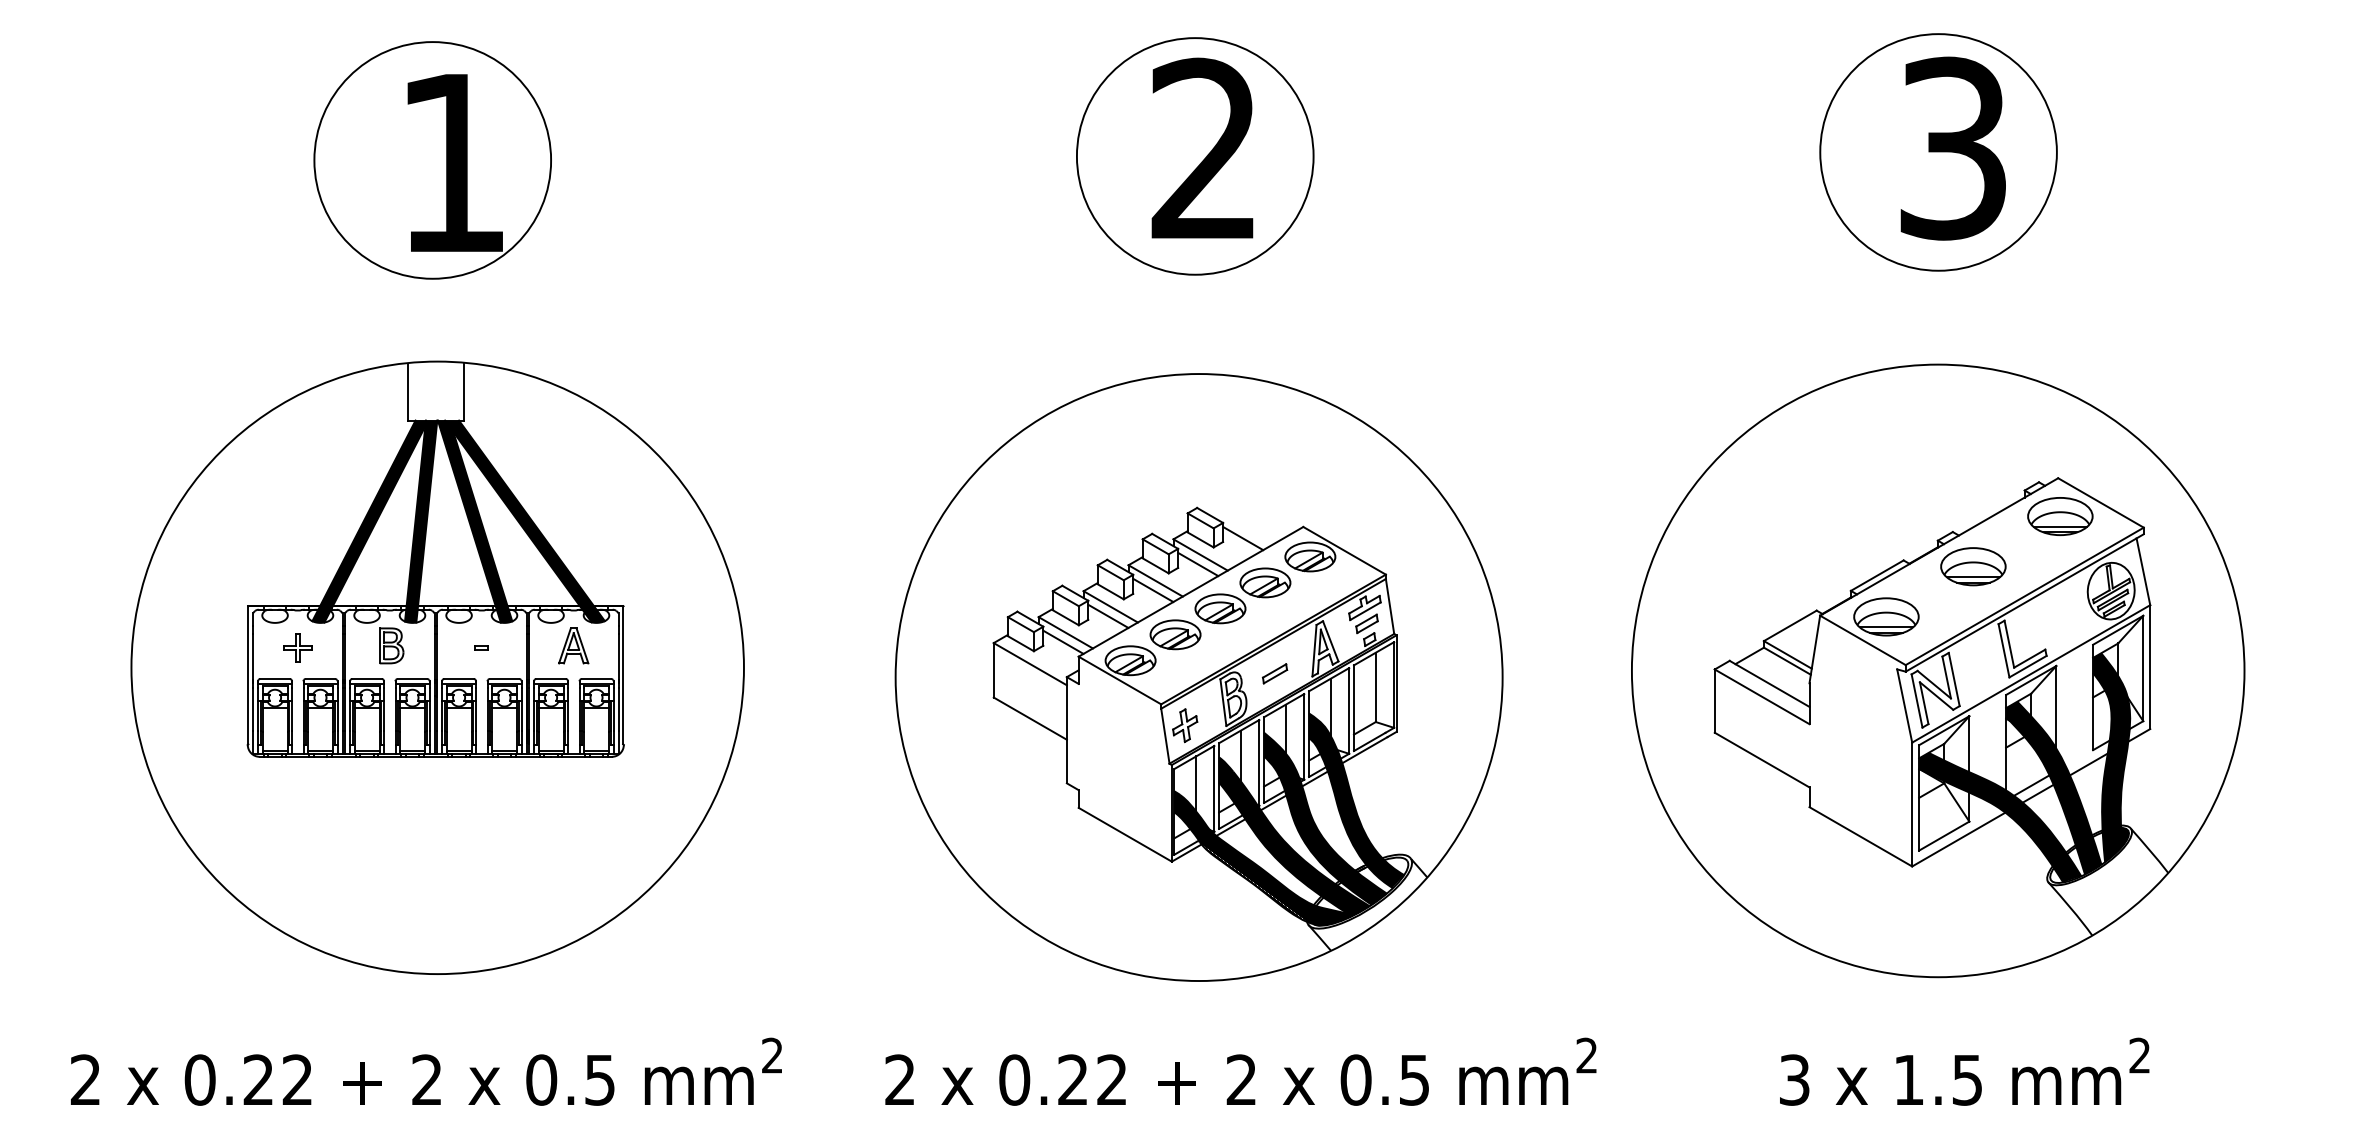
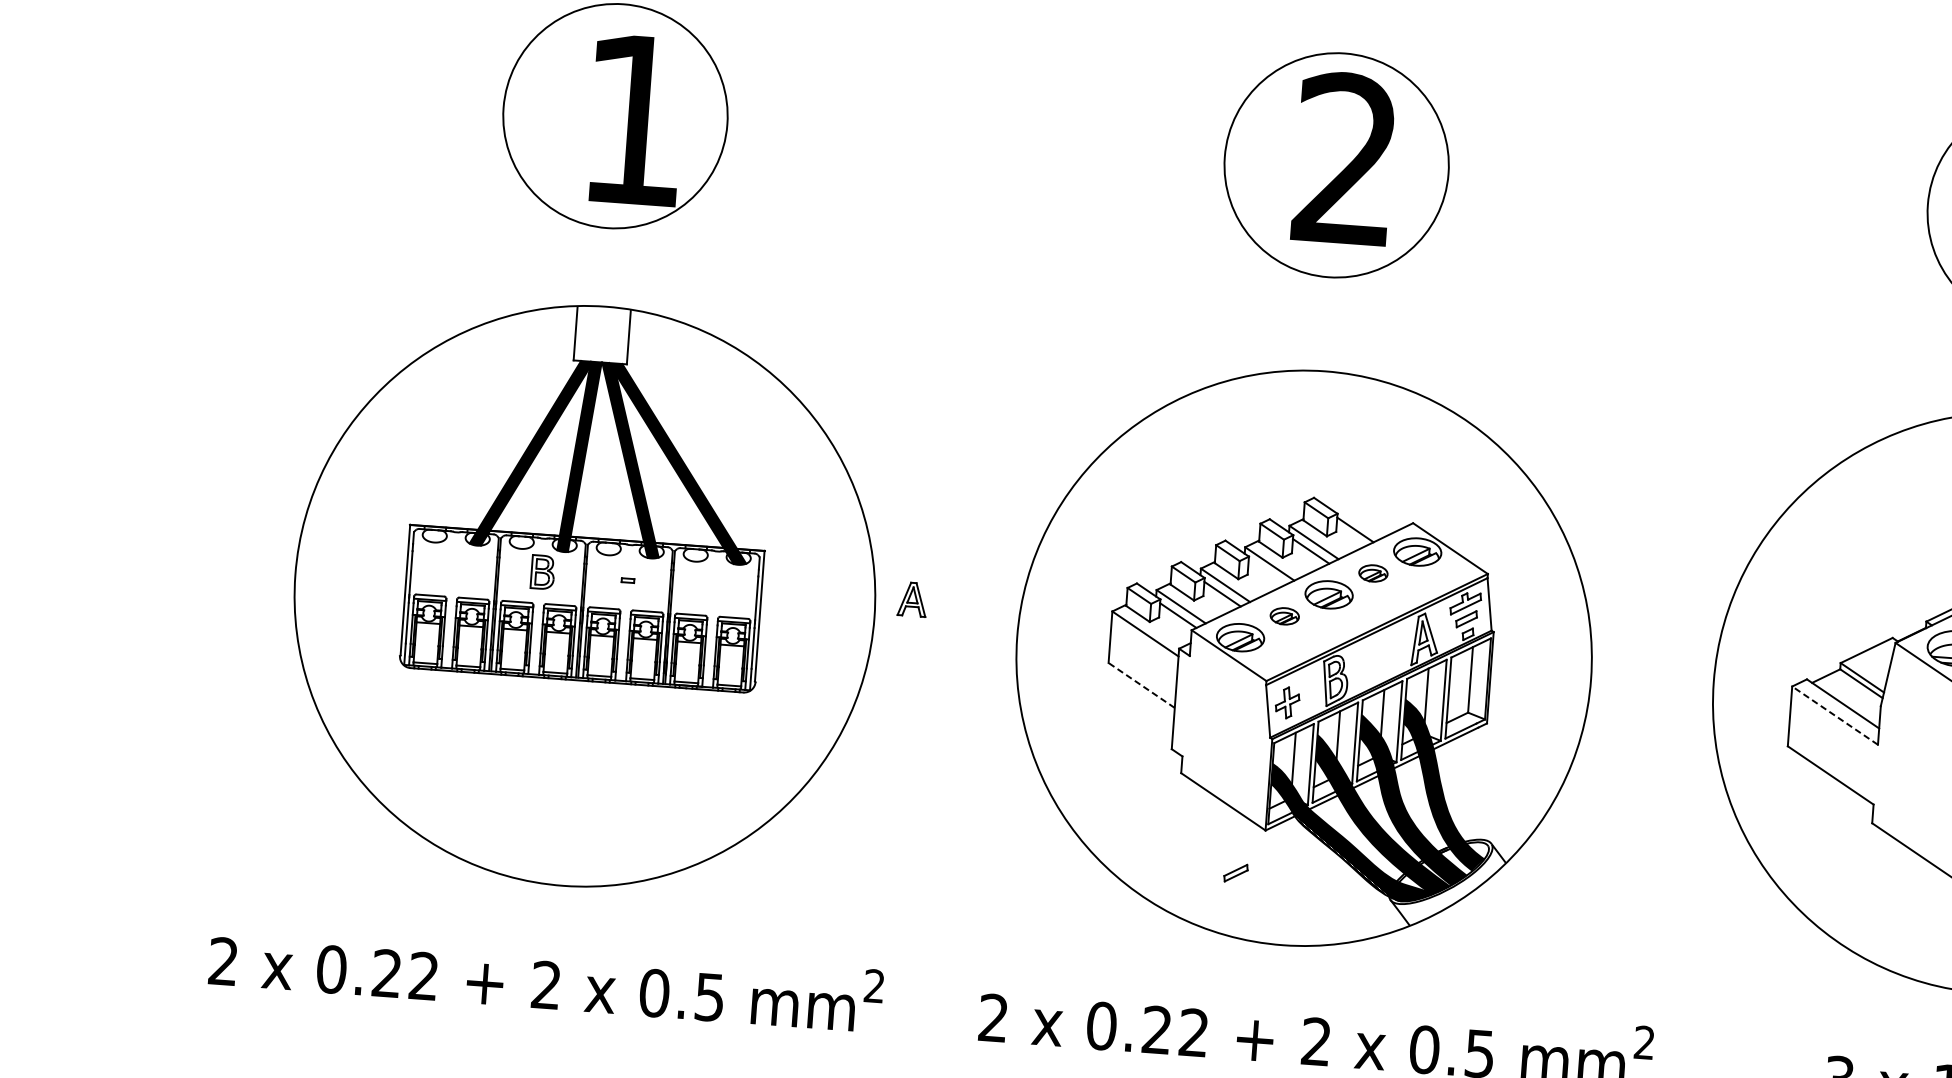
part: (1265, 582) -> (1373, 573), size x0.6
line: (1153, 590) -> (1267, 572), removed
part: (1175, 634) -> (1284, 615), size x0.6
part: (573, 645) -> (912, 599), moved
part: (297, 647) -> (453, 567), removed
part: (1274, 673) -> (1235, 872), moved
line: (1762, 696) -> (1835, 715), solid -> dashed
line: (1029, 718) -> (1140, 685), solid -> dashed

